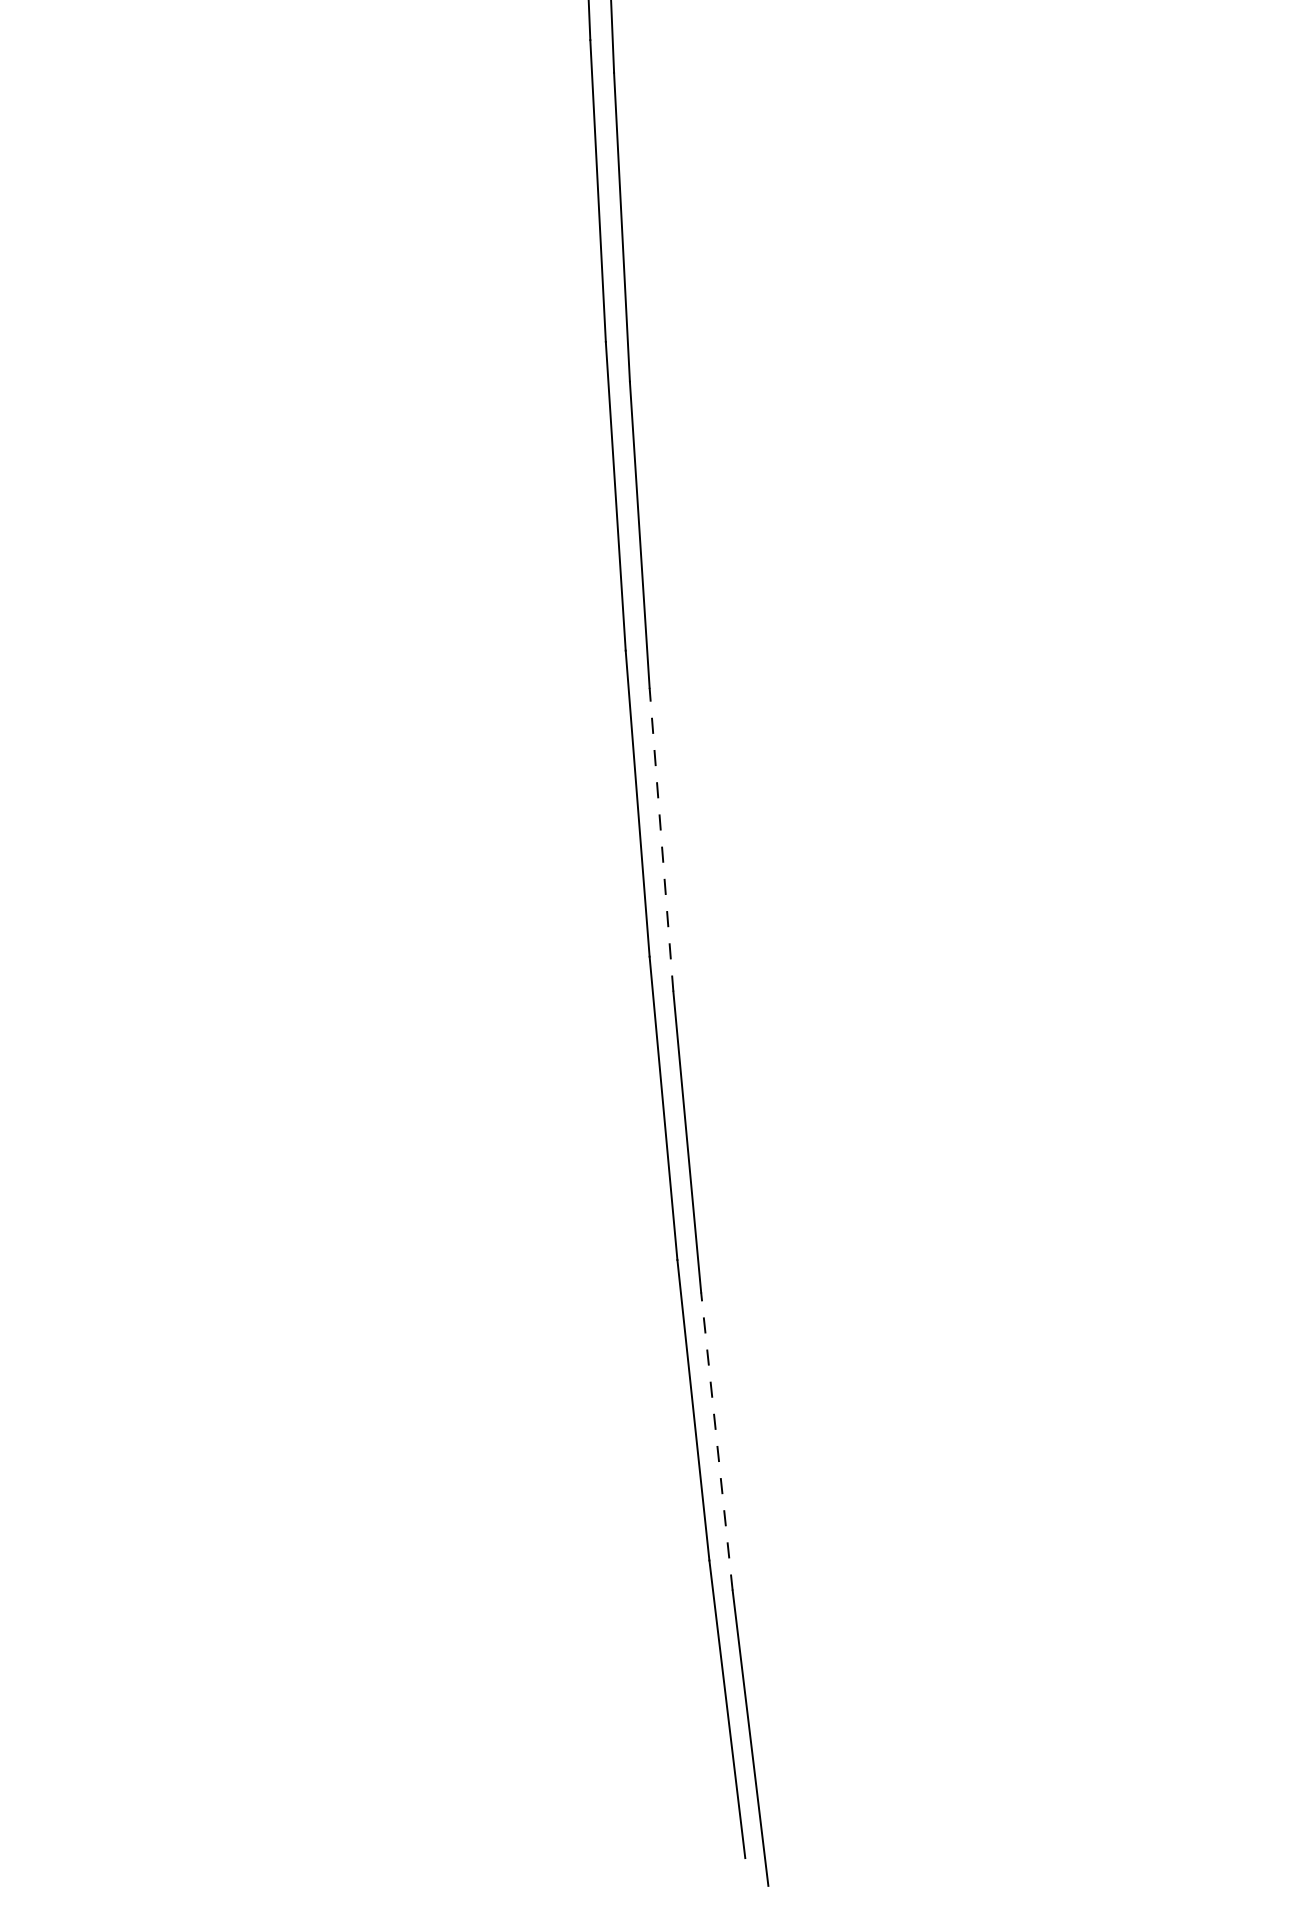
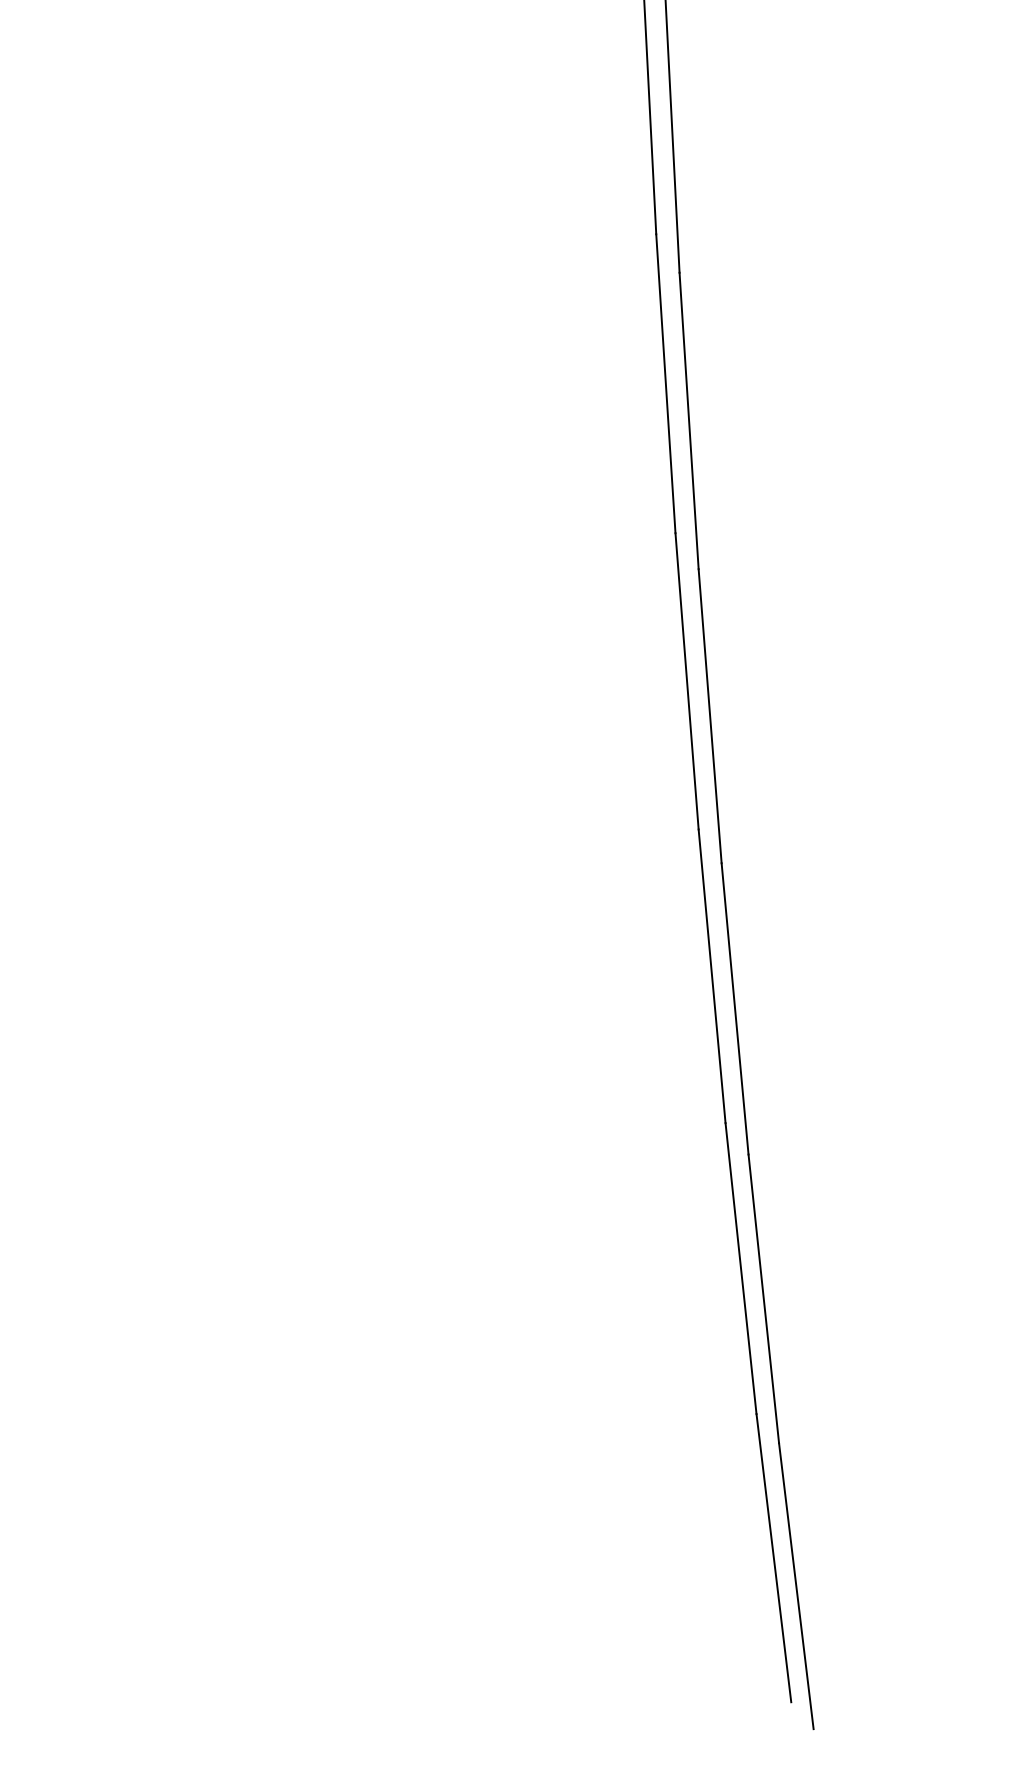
line: (661, 839) -> (710, 716), dashed -> solid
line: (716, 1441) -> (763, 1298), dashed -> solid

